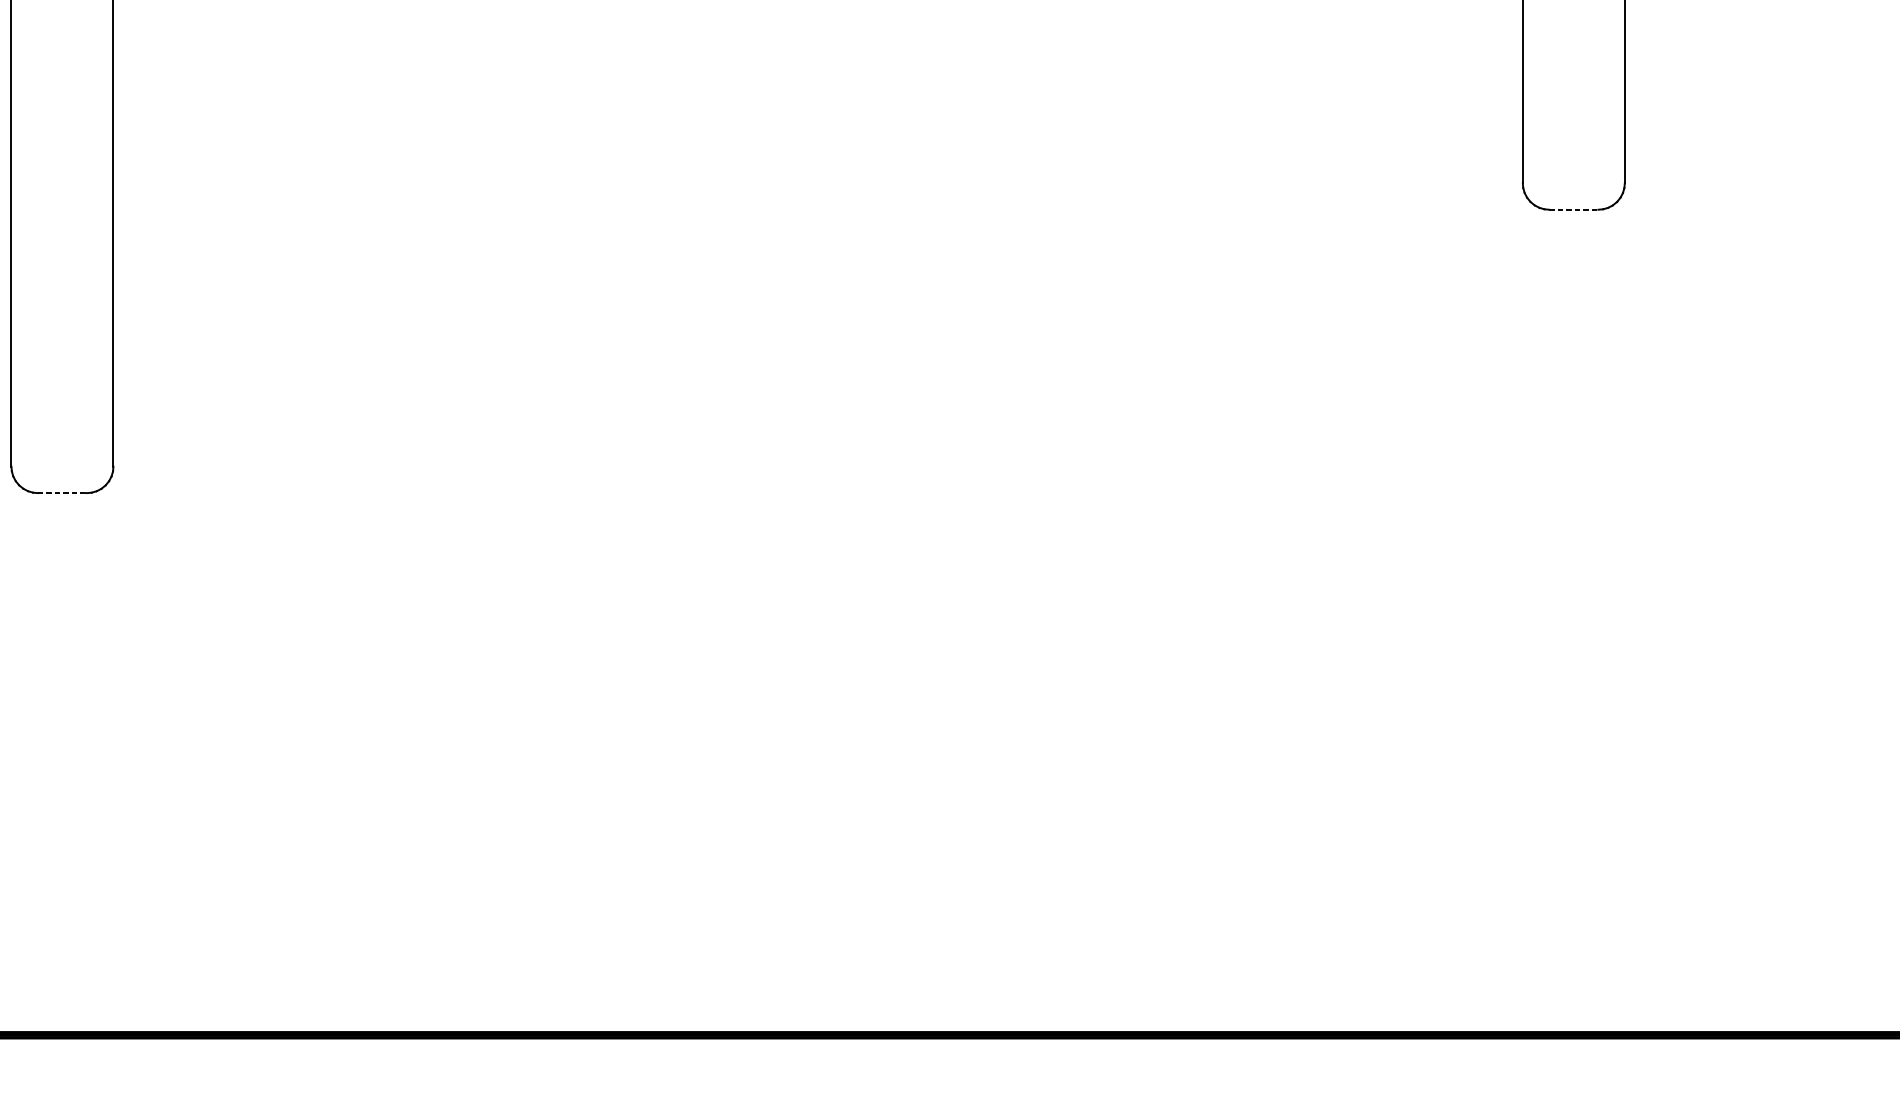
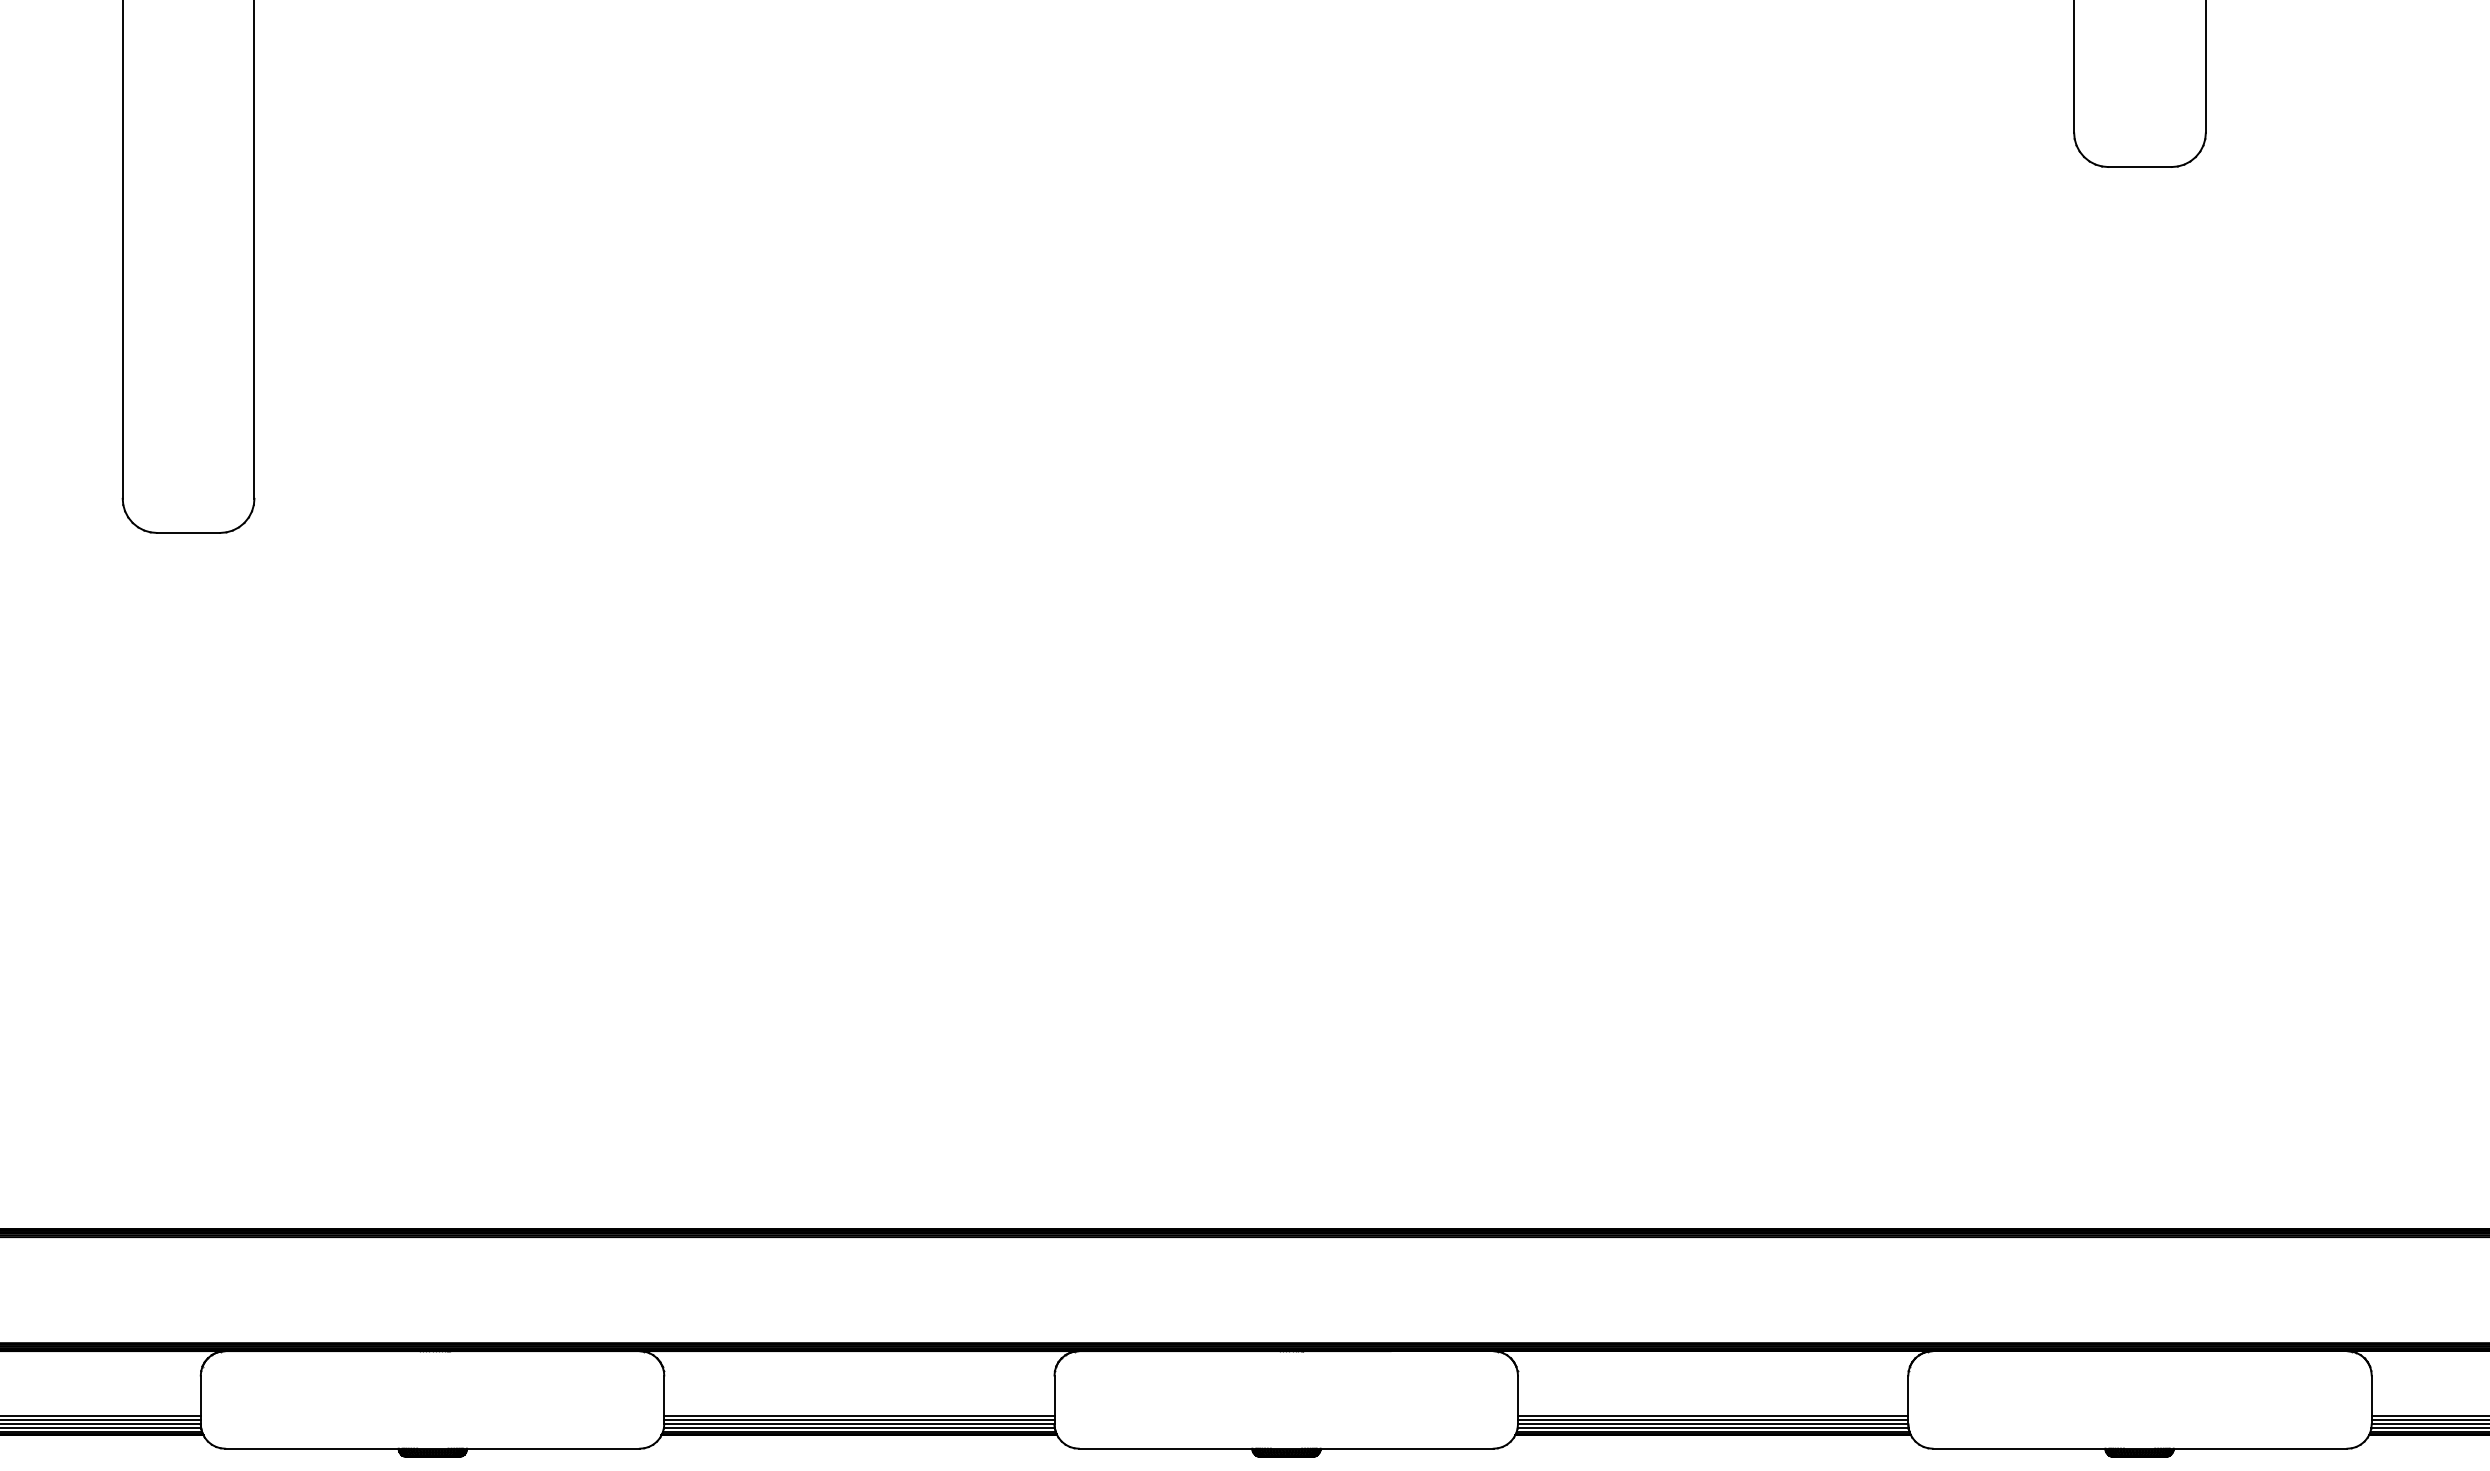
line: (1574, 210) -> (2140, 167), dashed -> solid
line: (62, 492) -> (188, 532), dashed -> solid

